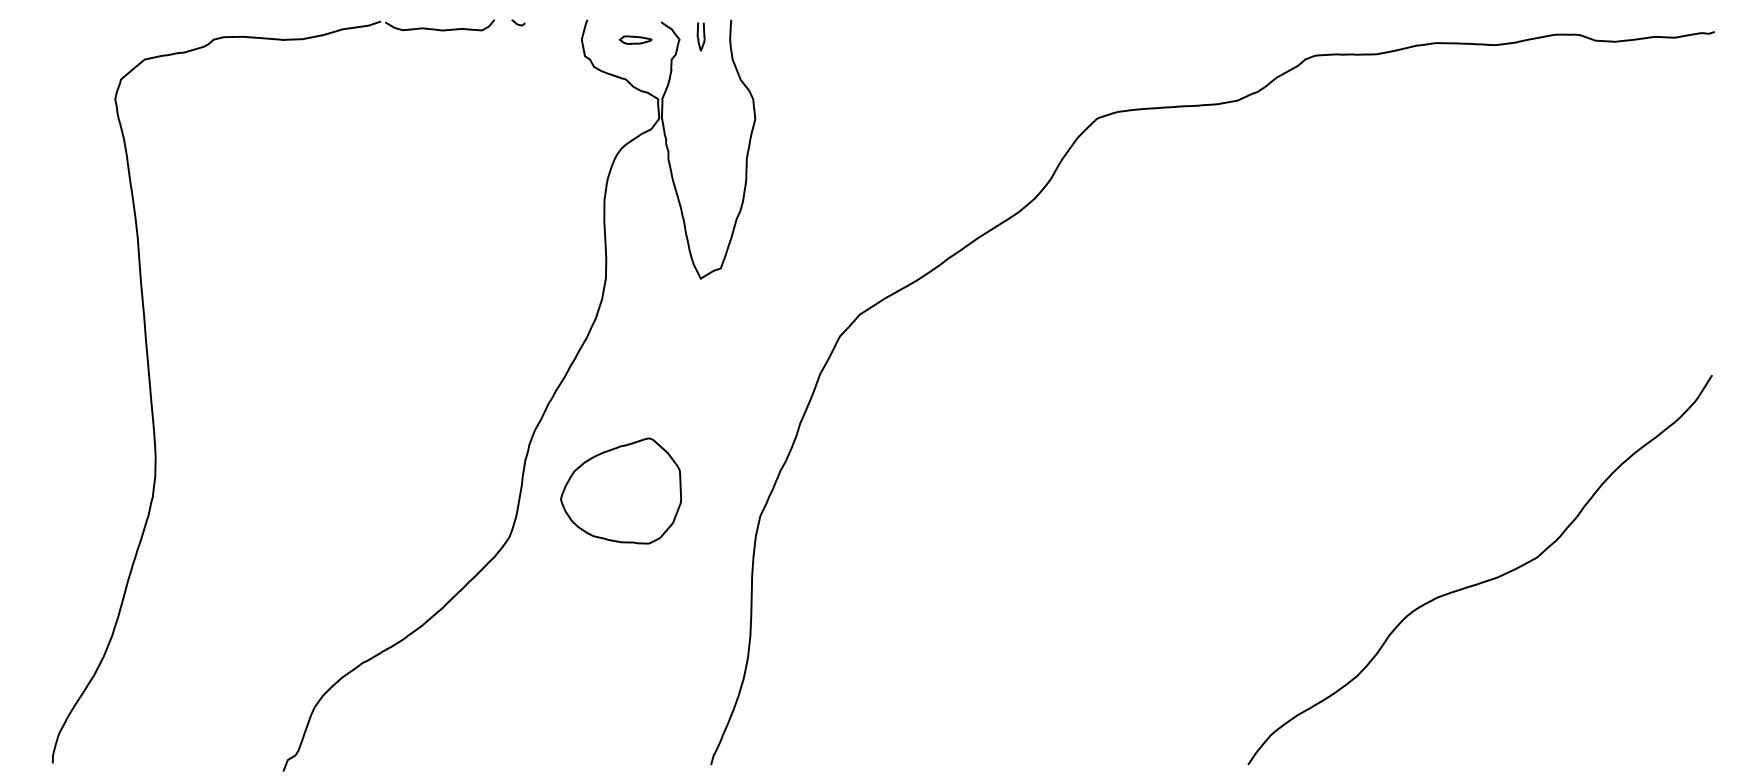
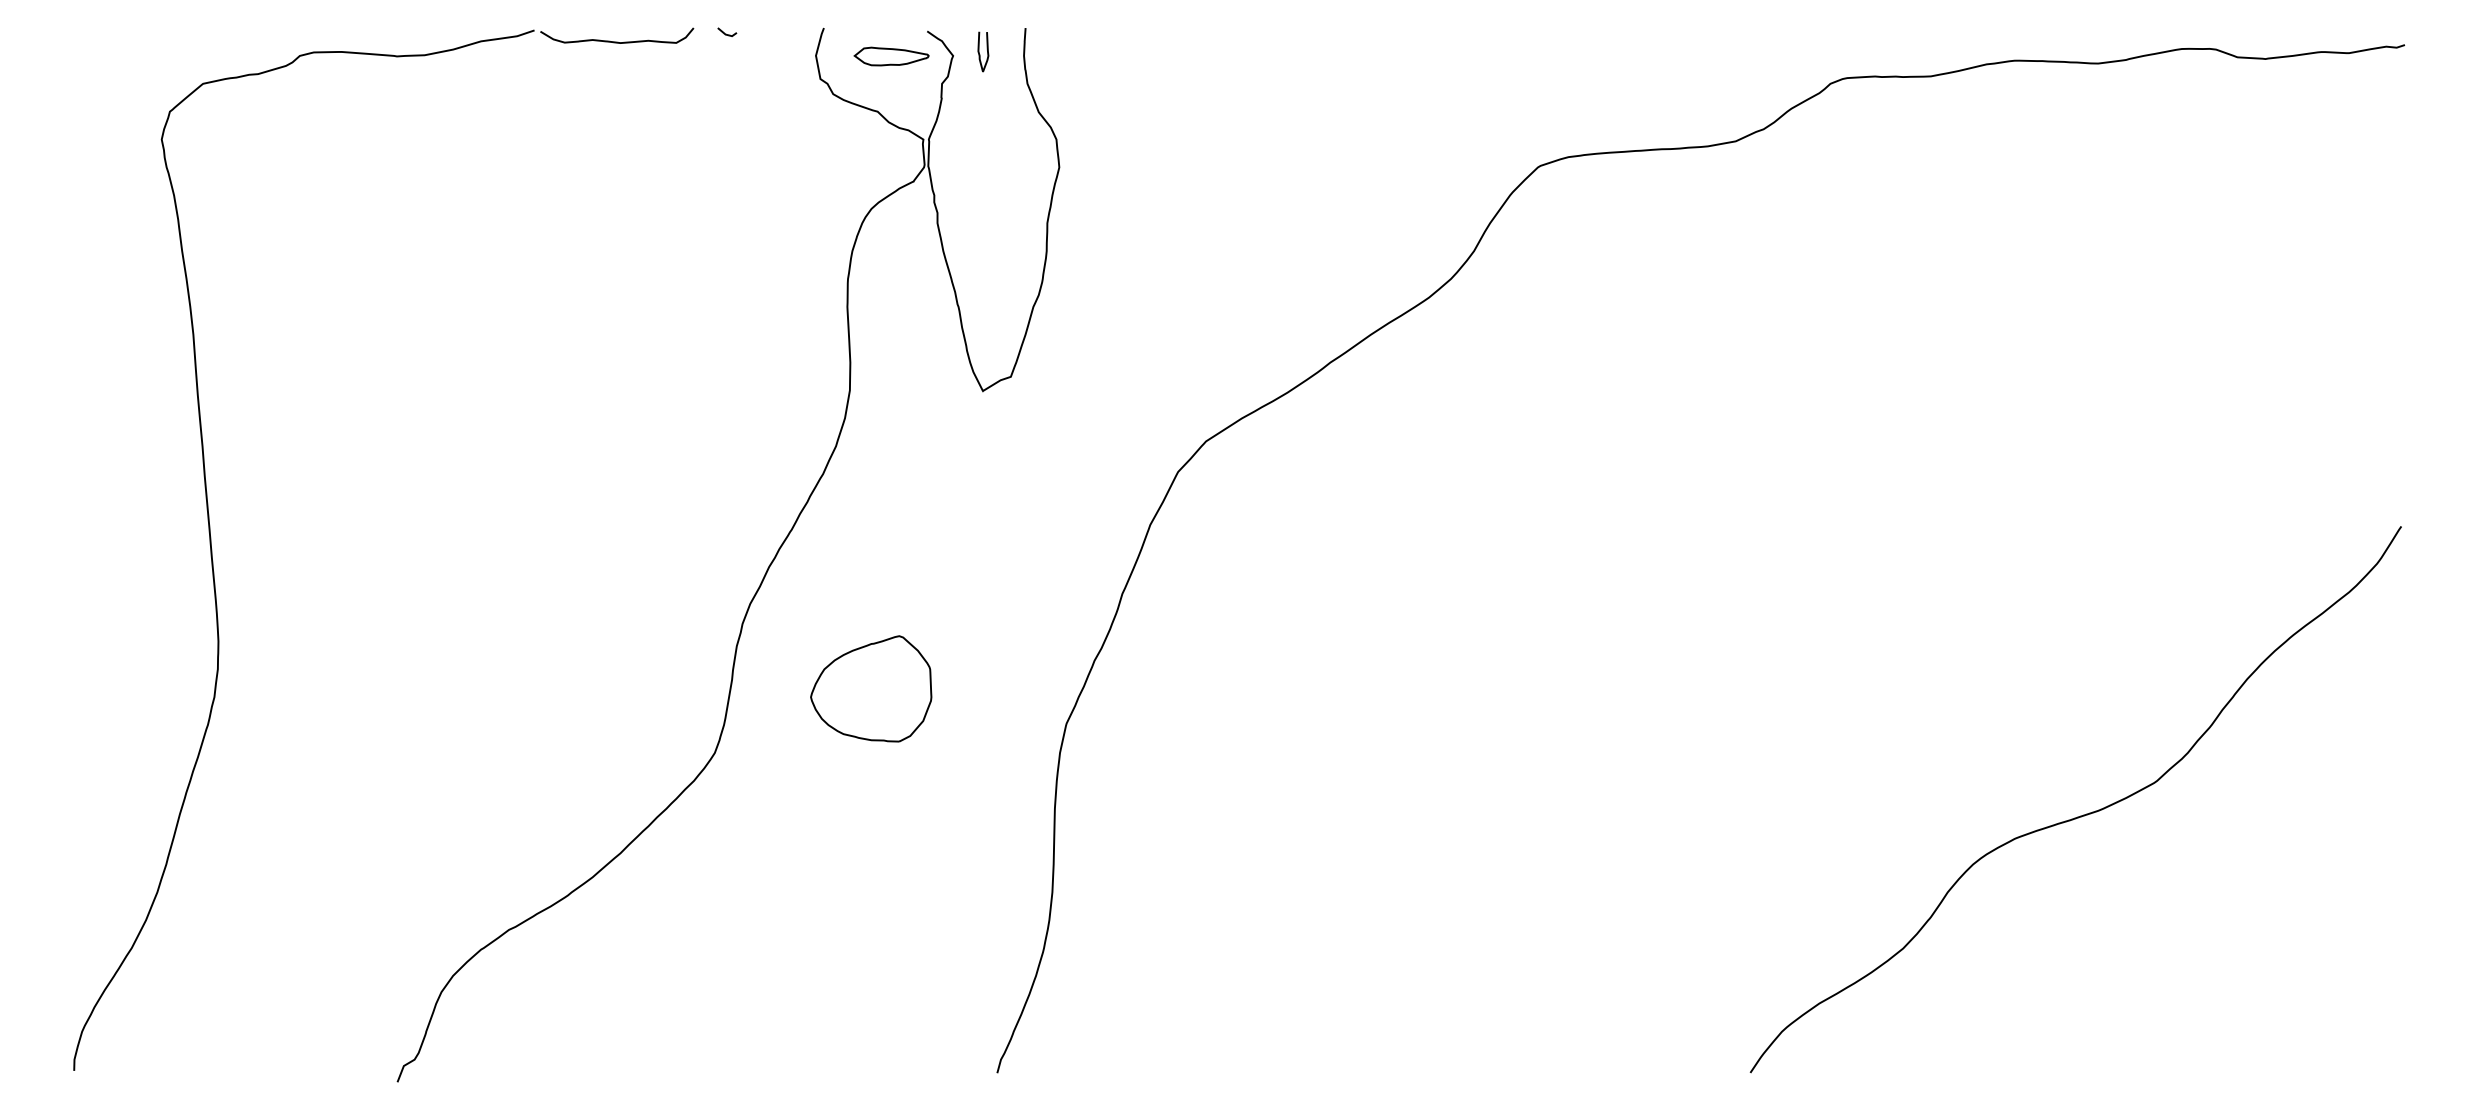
part: (635, 40) -> (891, 56), size x1.67
part: (621, 490) -> (871, 688), size x0.71

